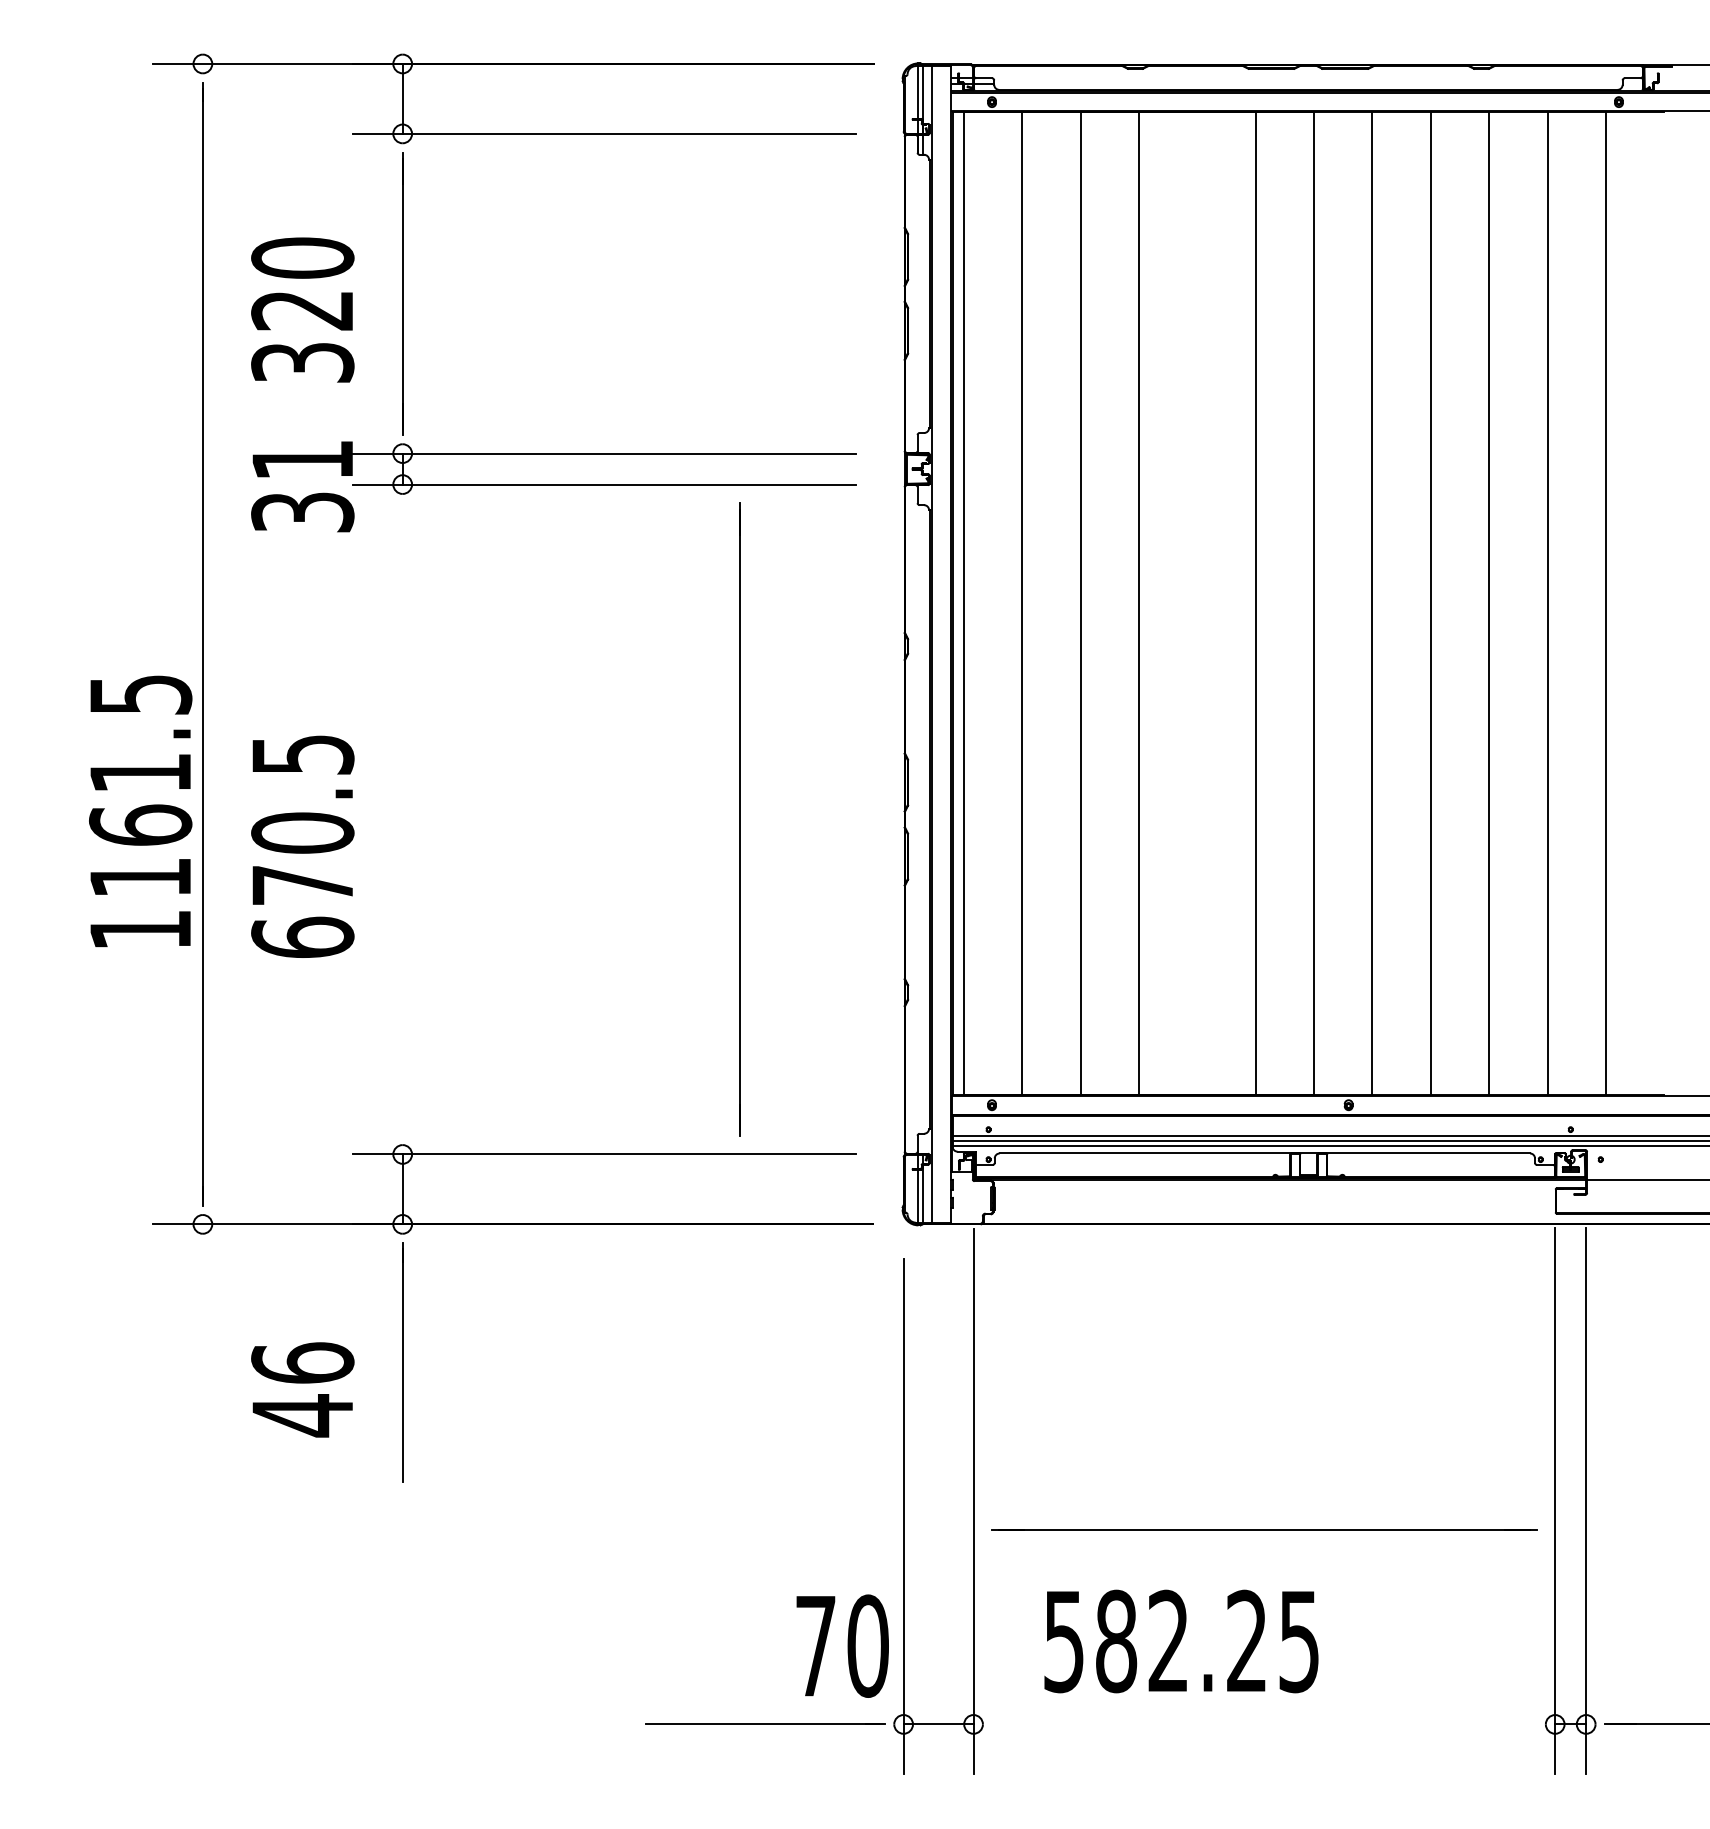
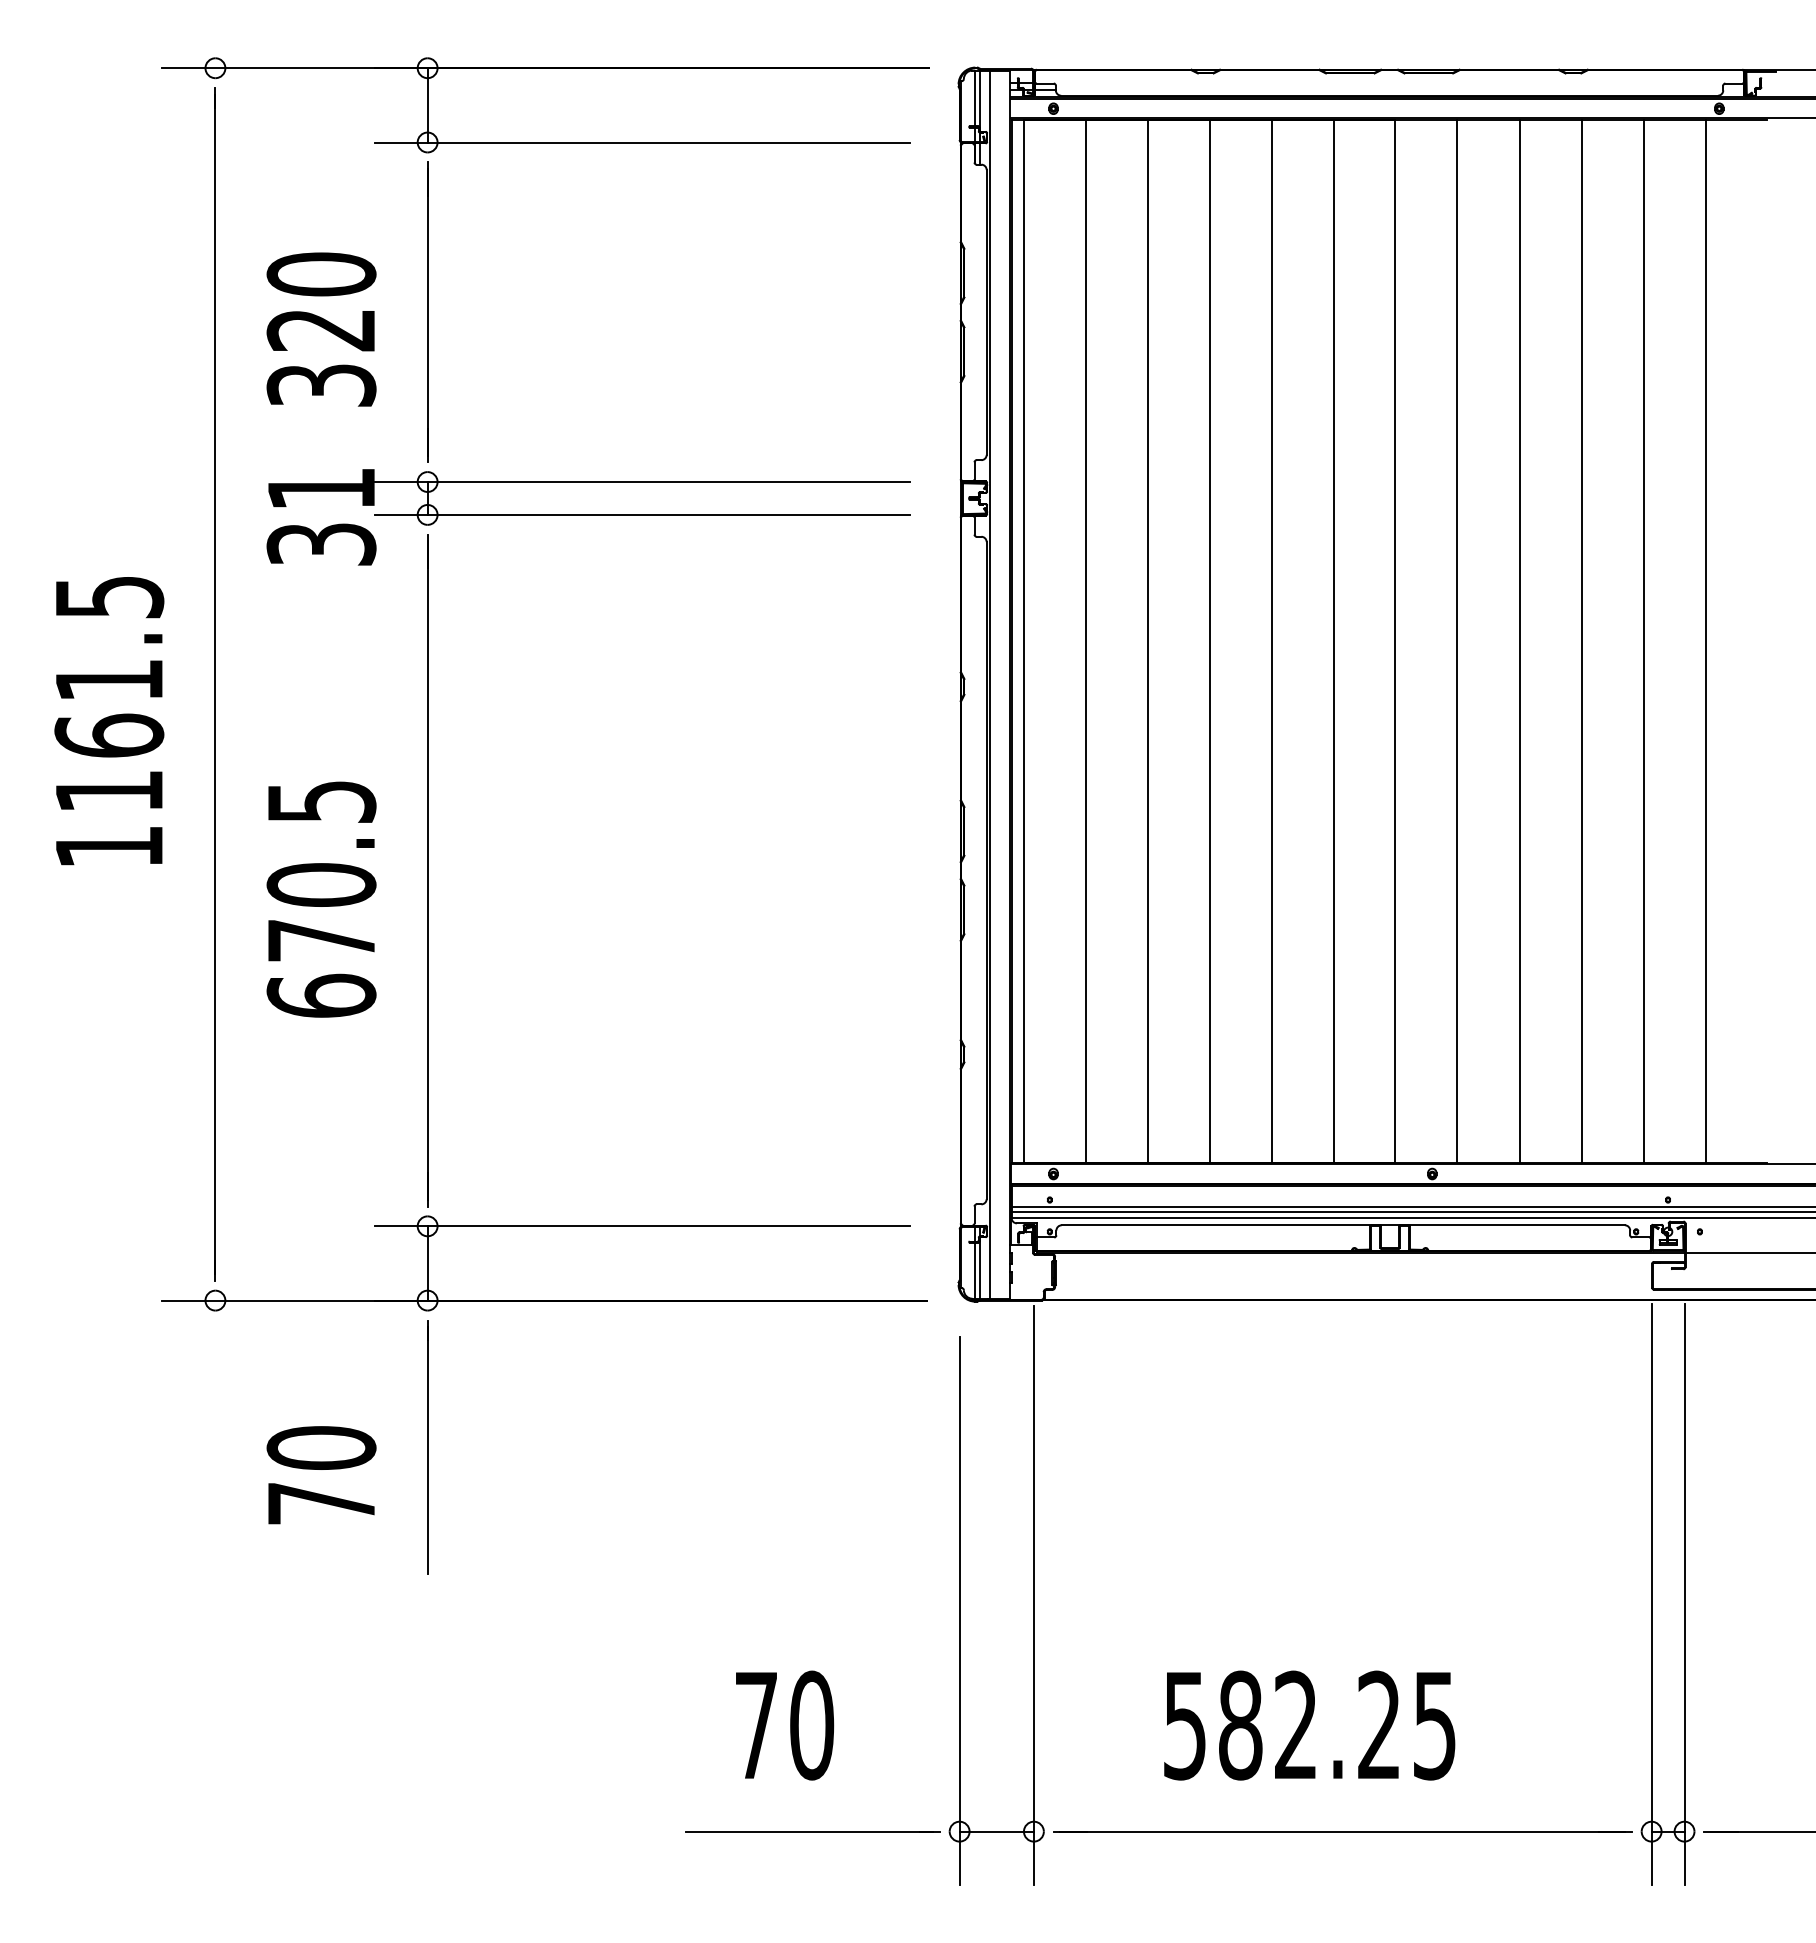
line: (1197, 603) -> (1271, 641), added
text: (140, 811) -> (109, 721), moved
line: (739, 819) -> (427, 870), moved
text: (302, 1390) -> (321, 1476), 46 -> 70
line: (1264, 1529) -> (1342, 1831), moved
text: (1181, 1641) -> (1309, 1725), moved
text: (843, 1646) -> (785, 1725), moved

